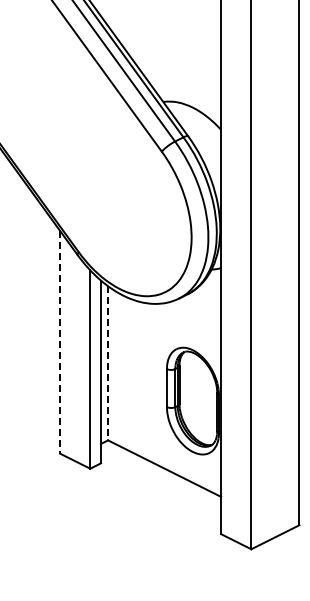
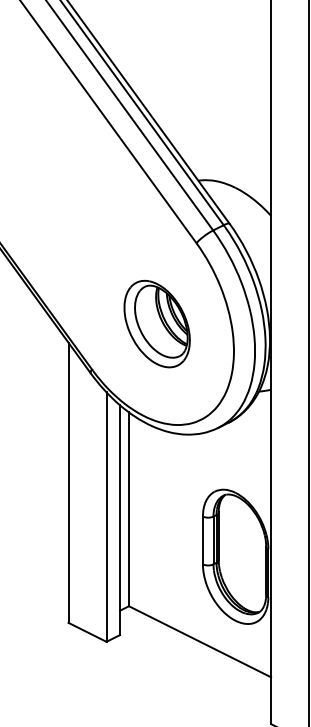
part: (130, 215) -> (157, 323), added
line: (60, 342) -> (69, 483), dashed -> solid
line: (108, 363) -> (129, 509), dashed -> solid

